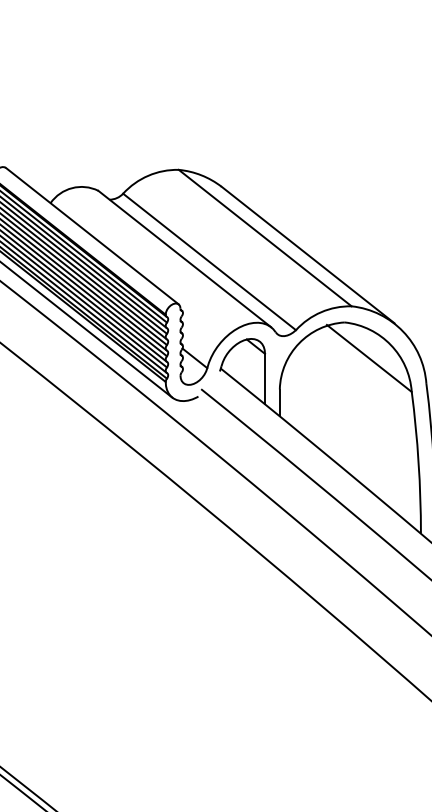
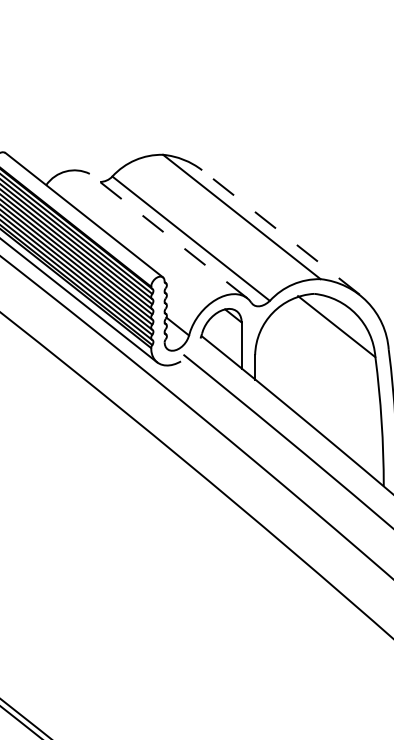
line: (307, 255) -> (280, 232), solid -> dashed
line: (184, 258) -> (168, 235), solid -> dashed

